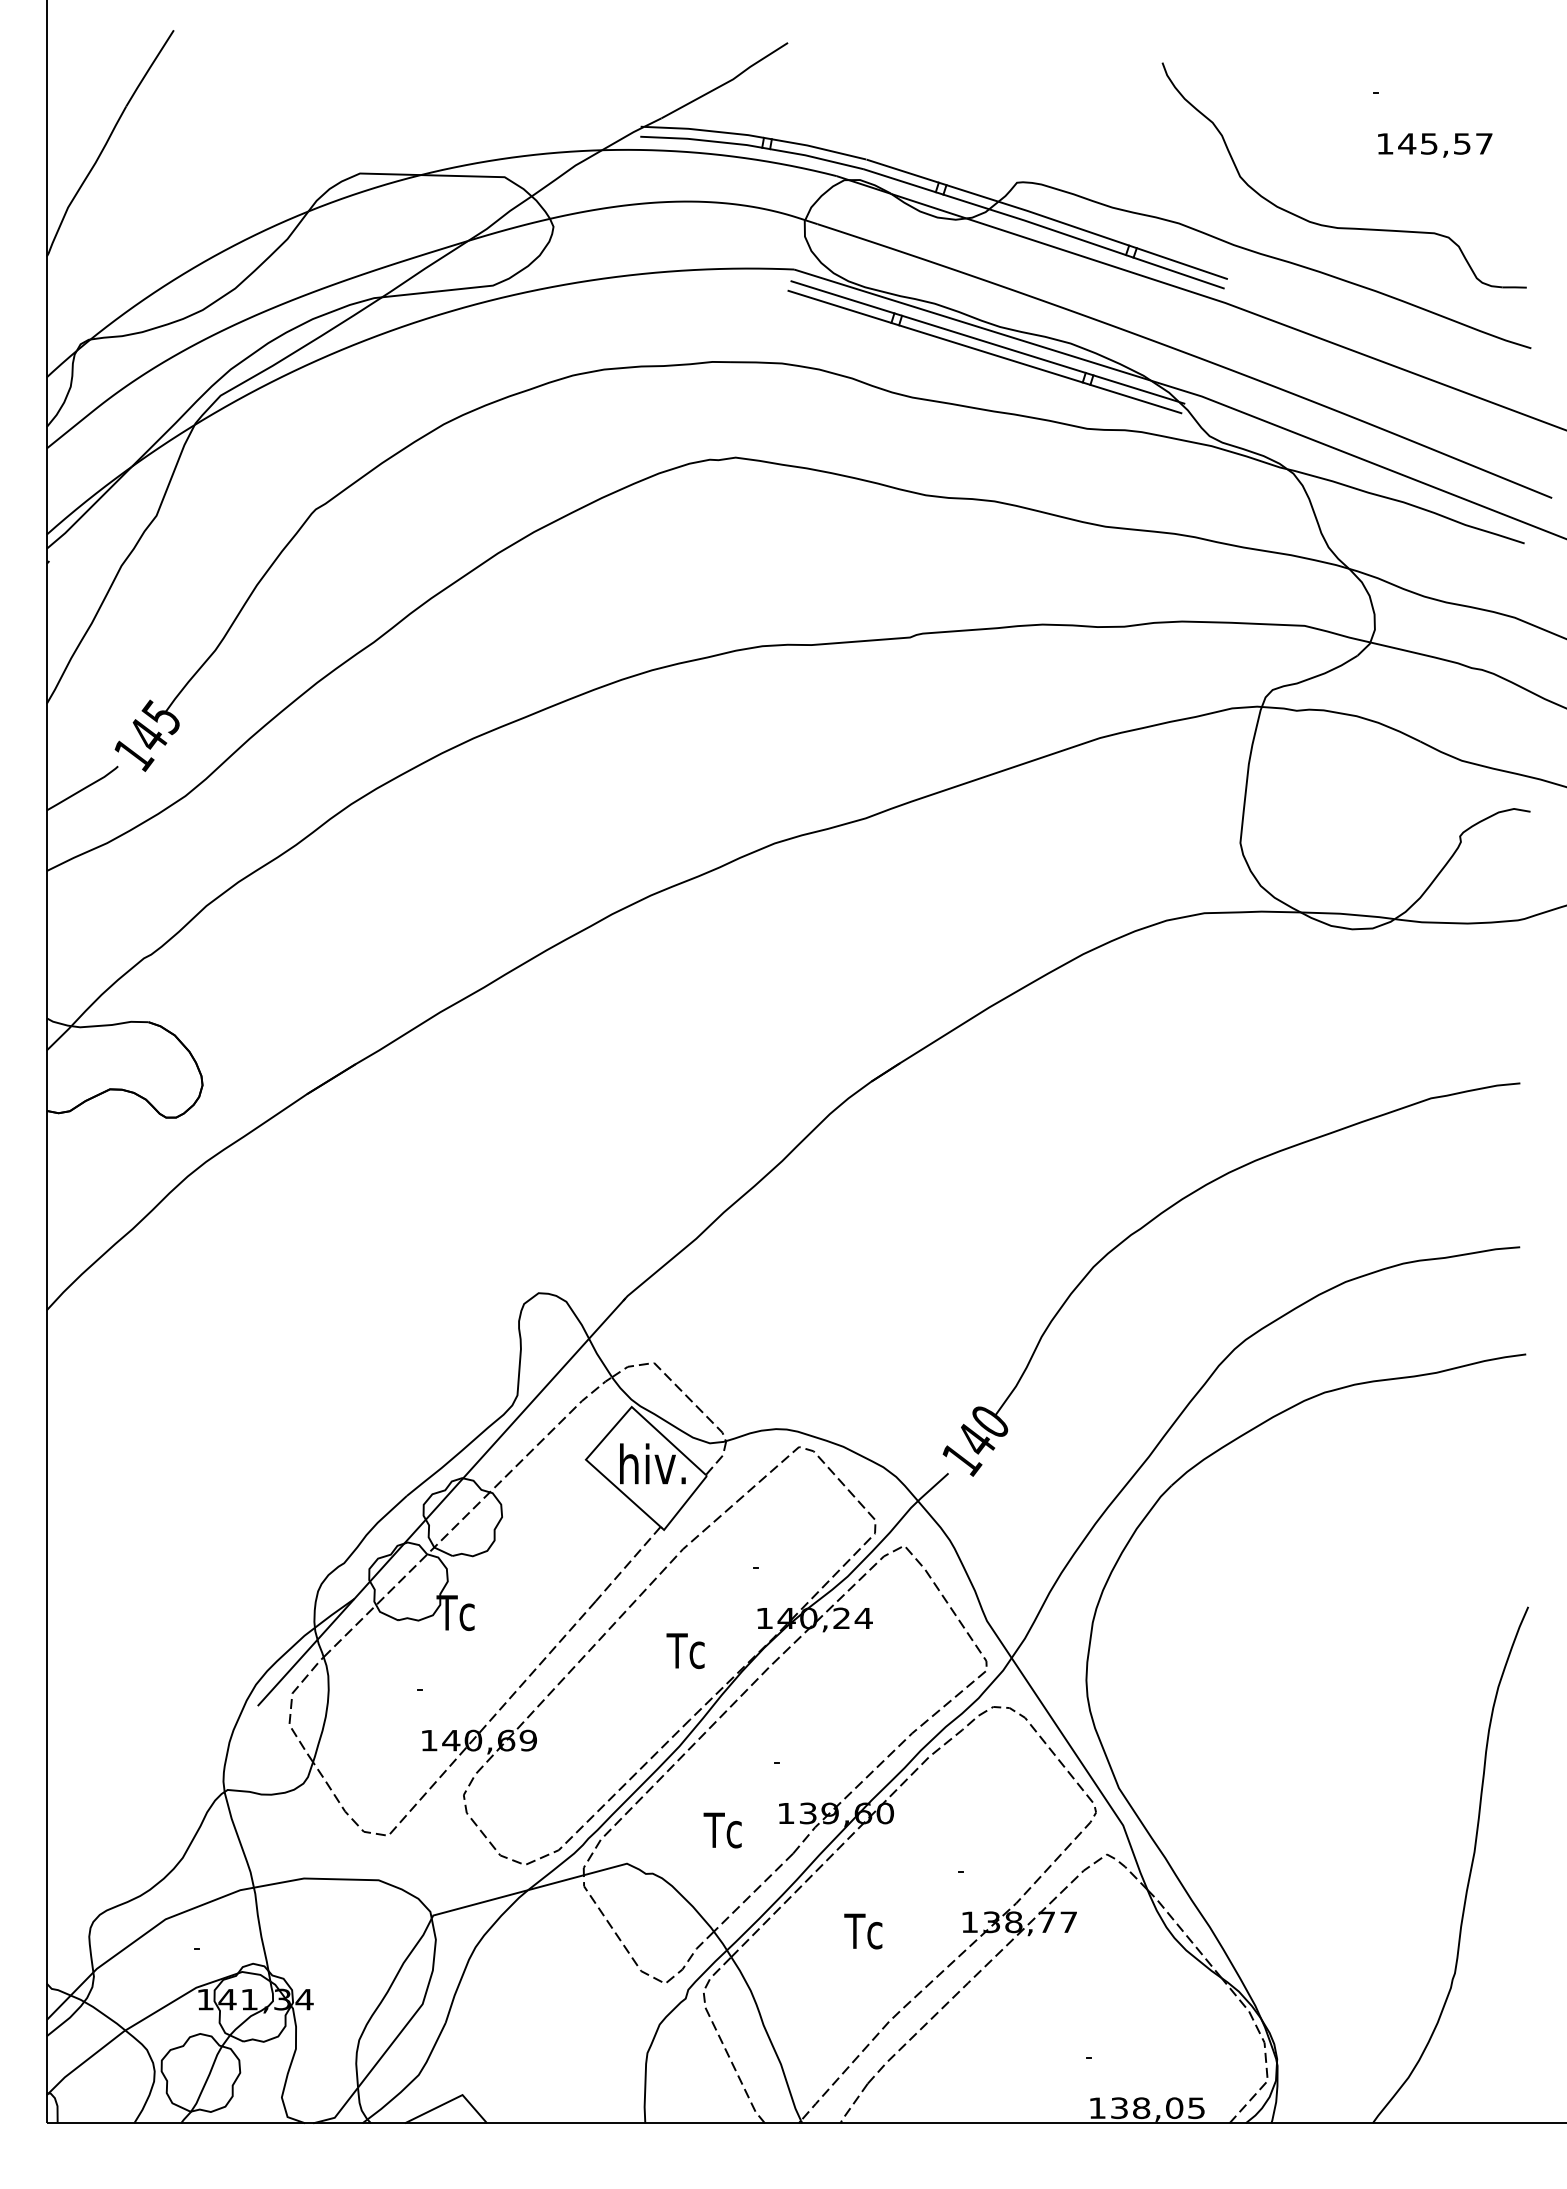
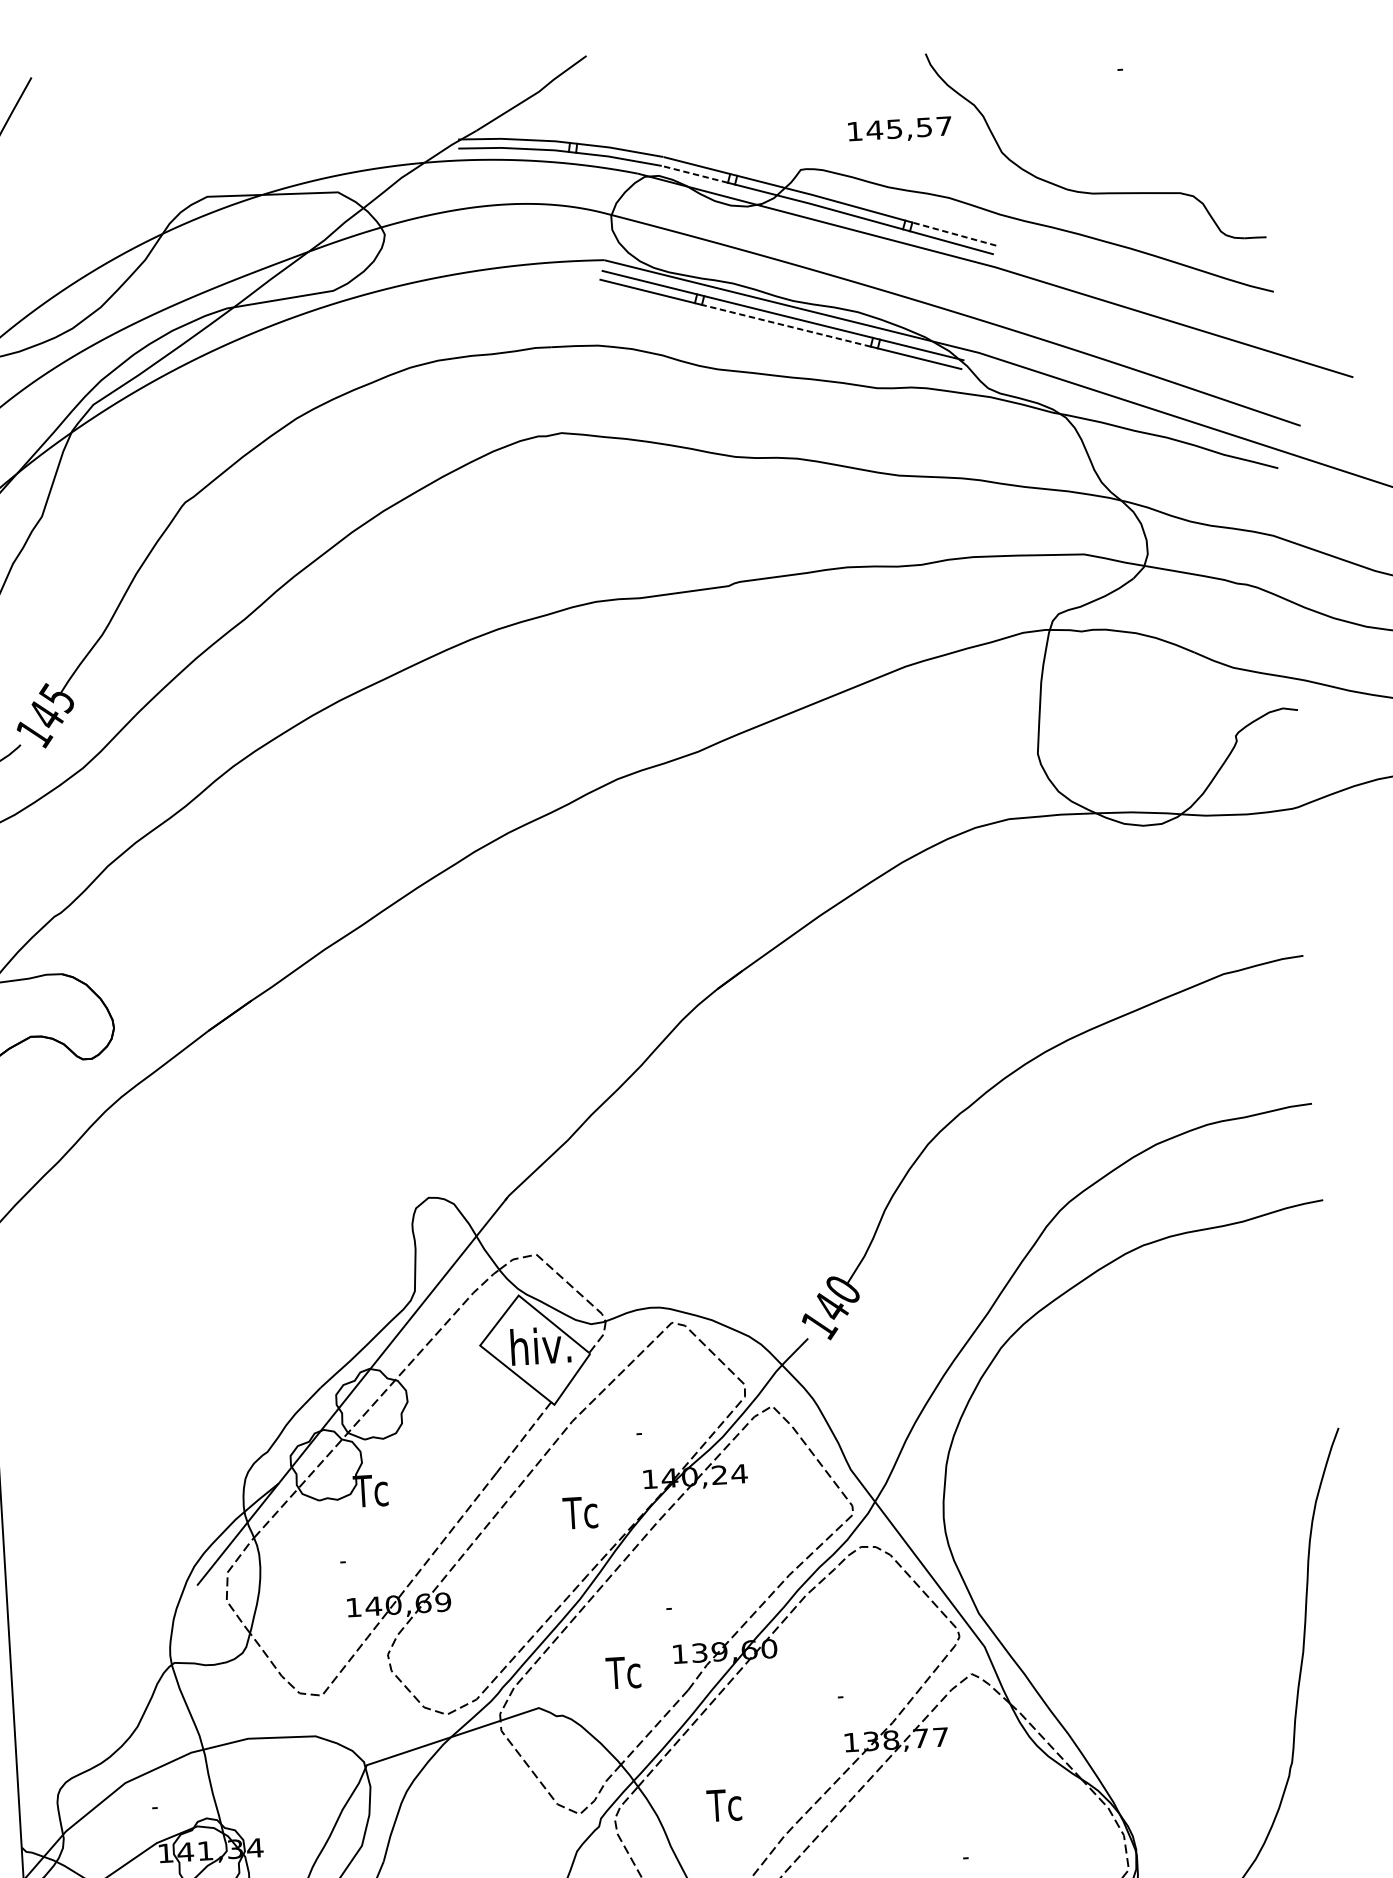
text: (1435, 145) -> (900, 130), moved
line: (899, 180) -> (694, 174), solid -> dashed
line: (1181, 263) -> (953, 233), solid -> dashed
line: (990, 353) -> (786, 325), solid -> dashed
text: (863, 1931) -> (724, 1805), moved

